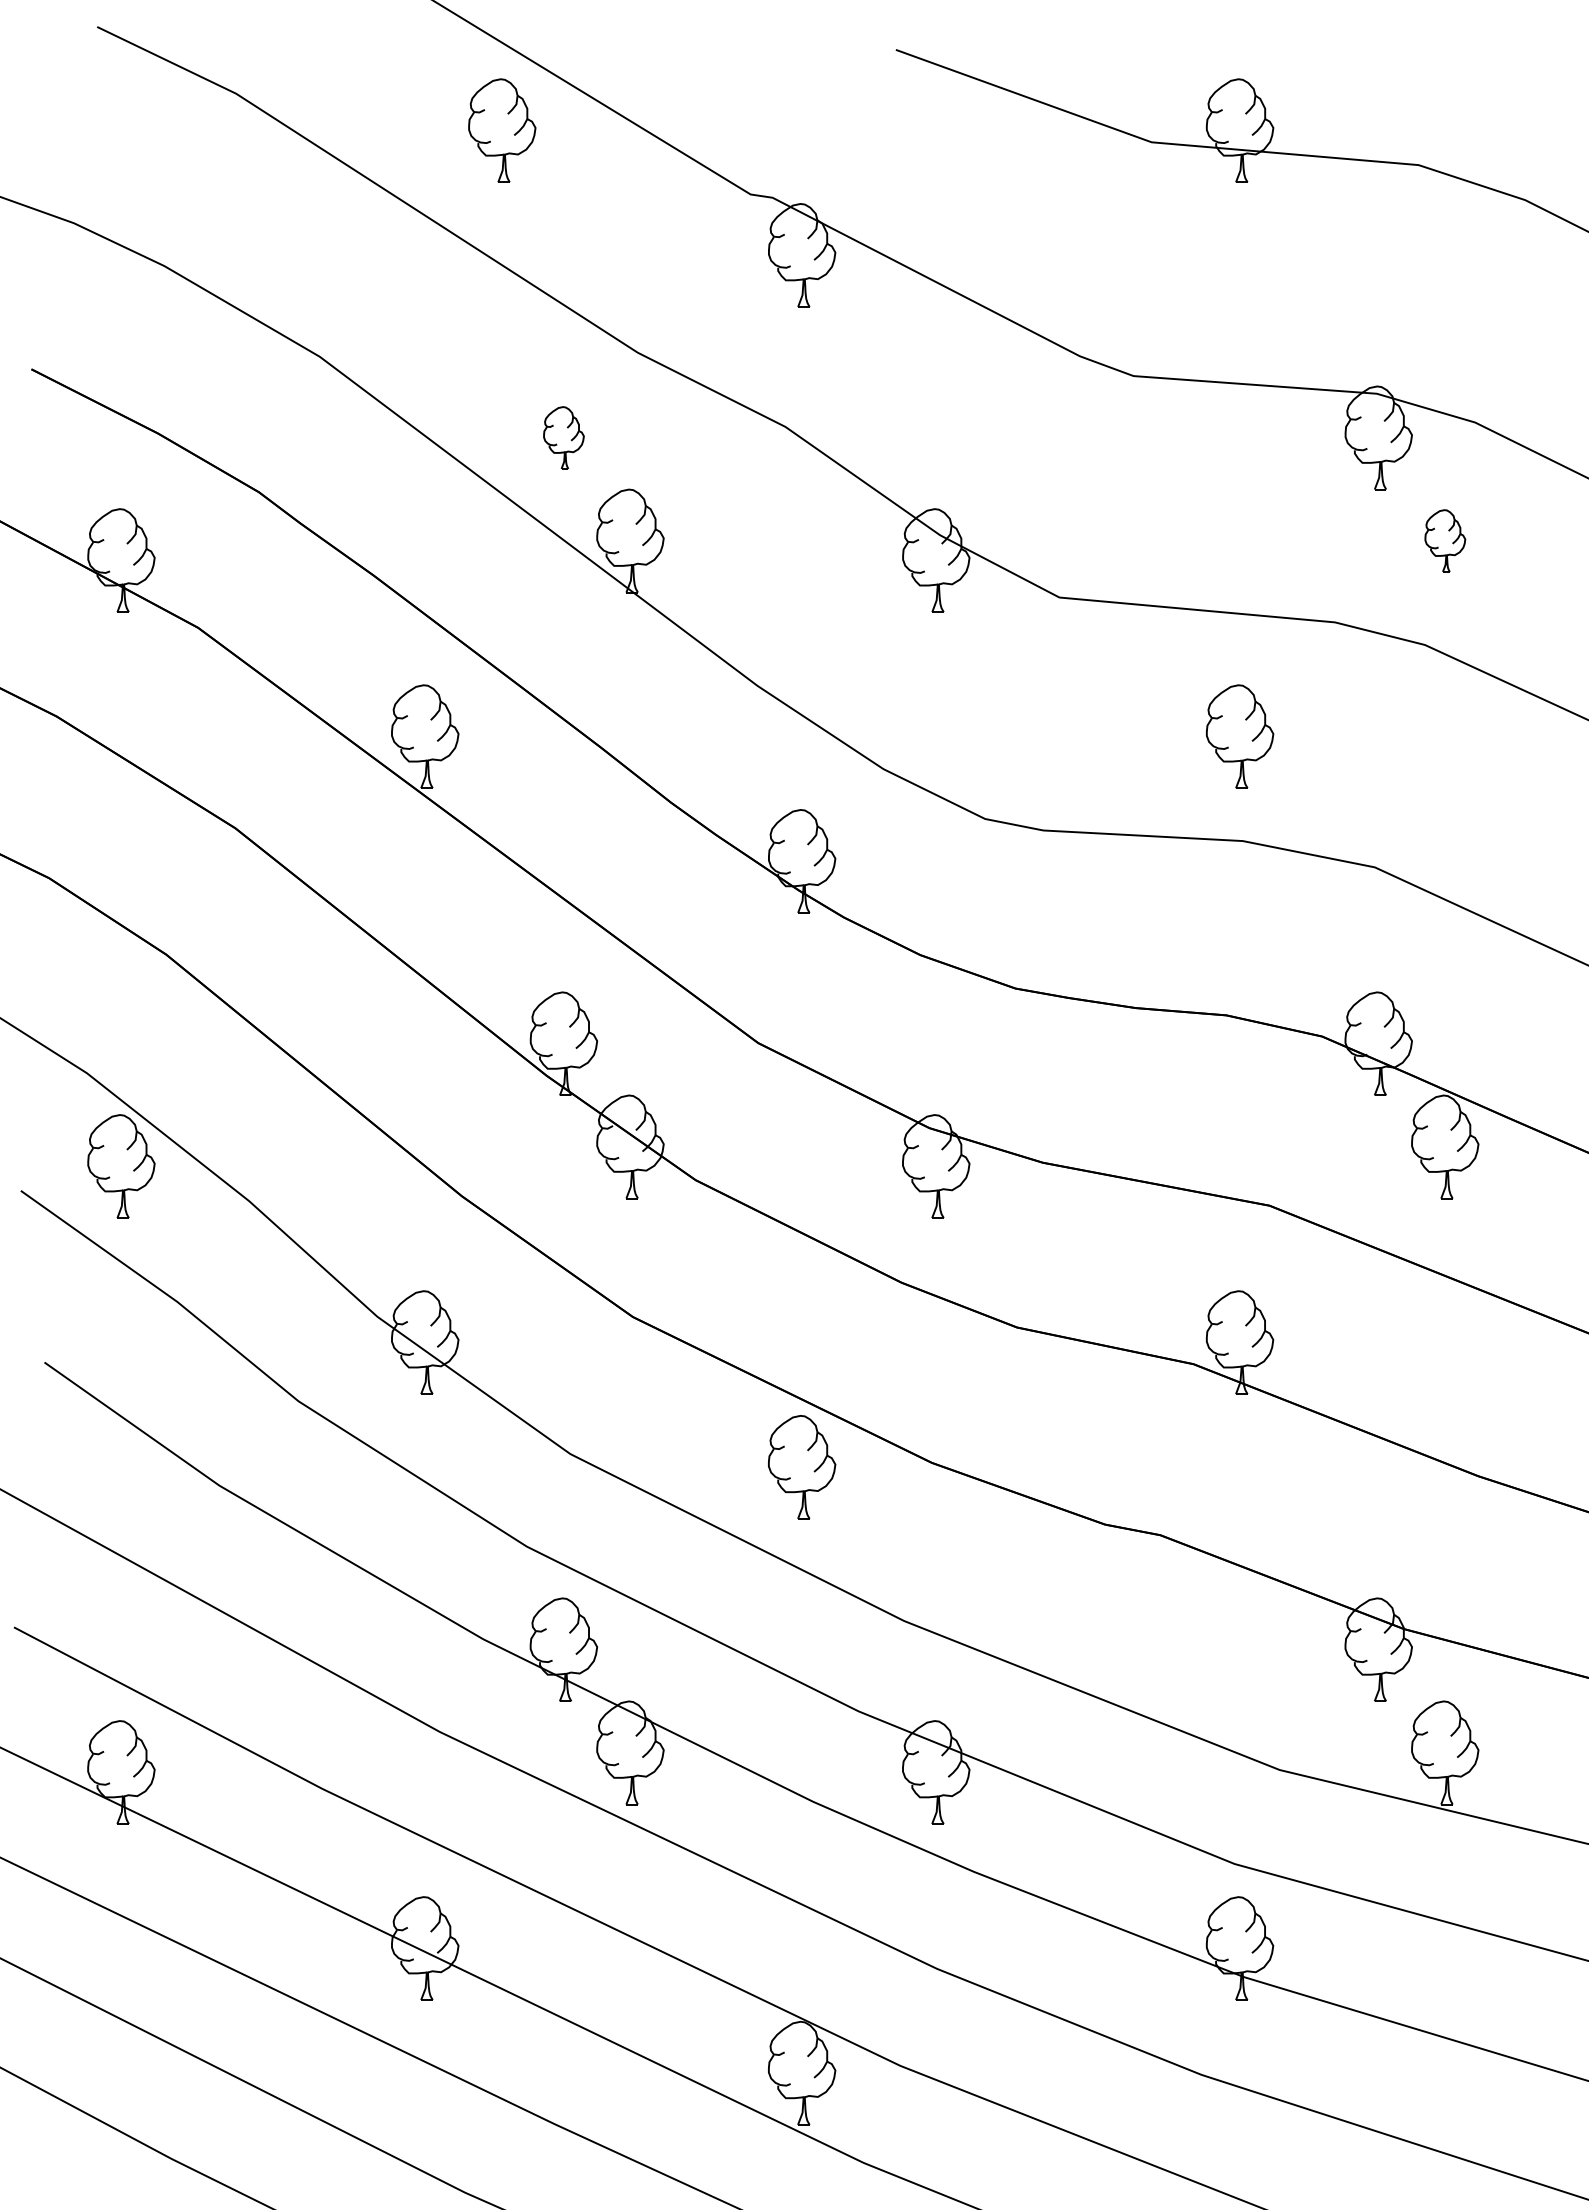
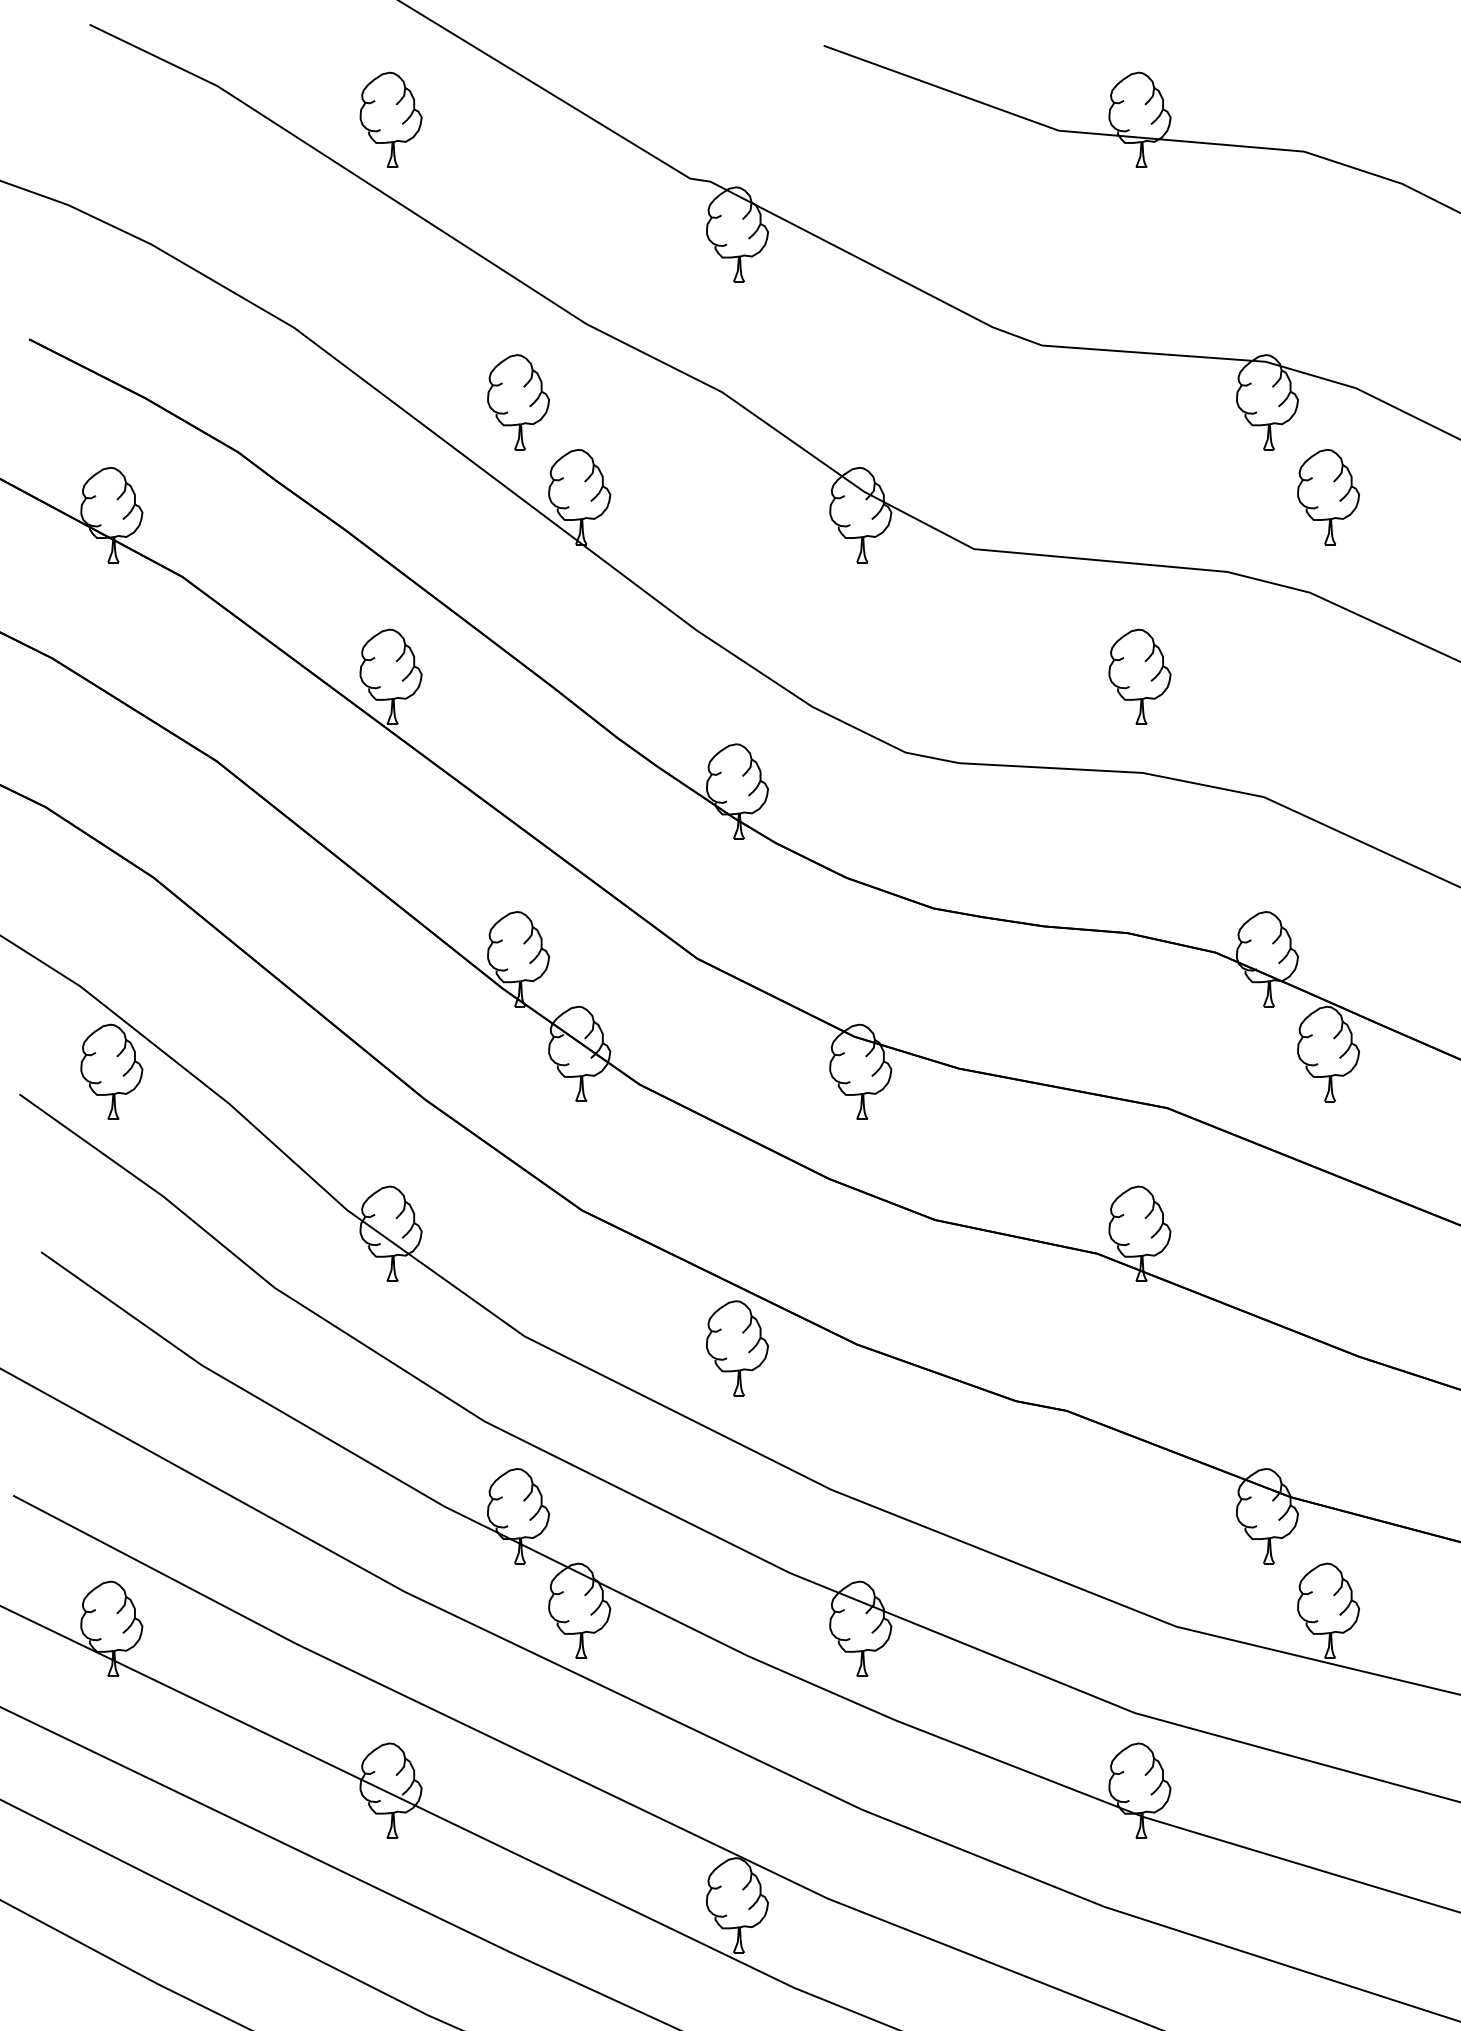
part: (502, 130) -> (391, 119), moved
part: (563, 437) -> (518, 402), size x1.67
part: (1445, 540) -> (1328, 496), size x1.67

